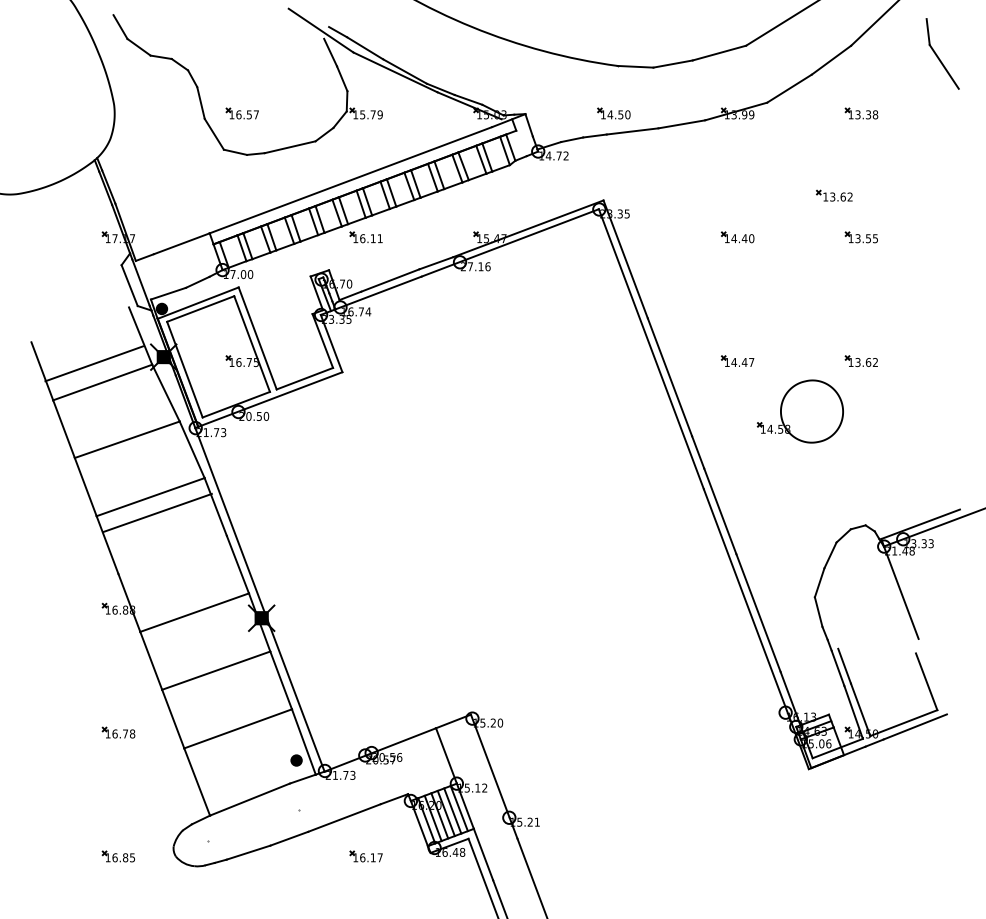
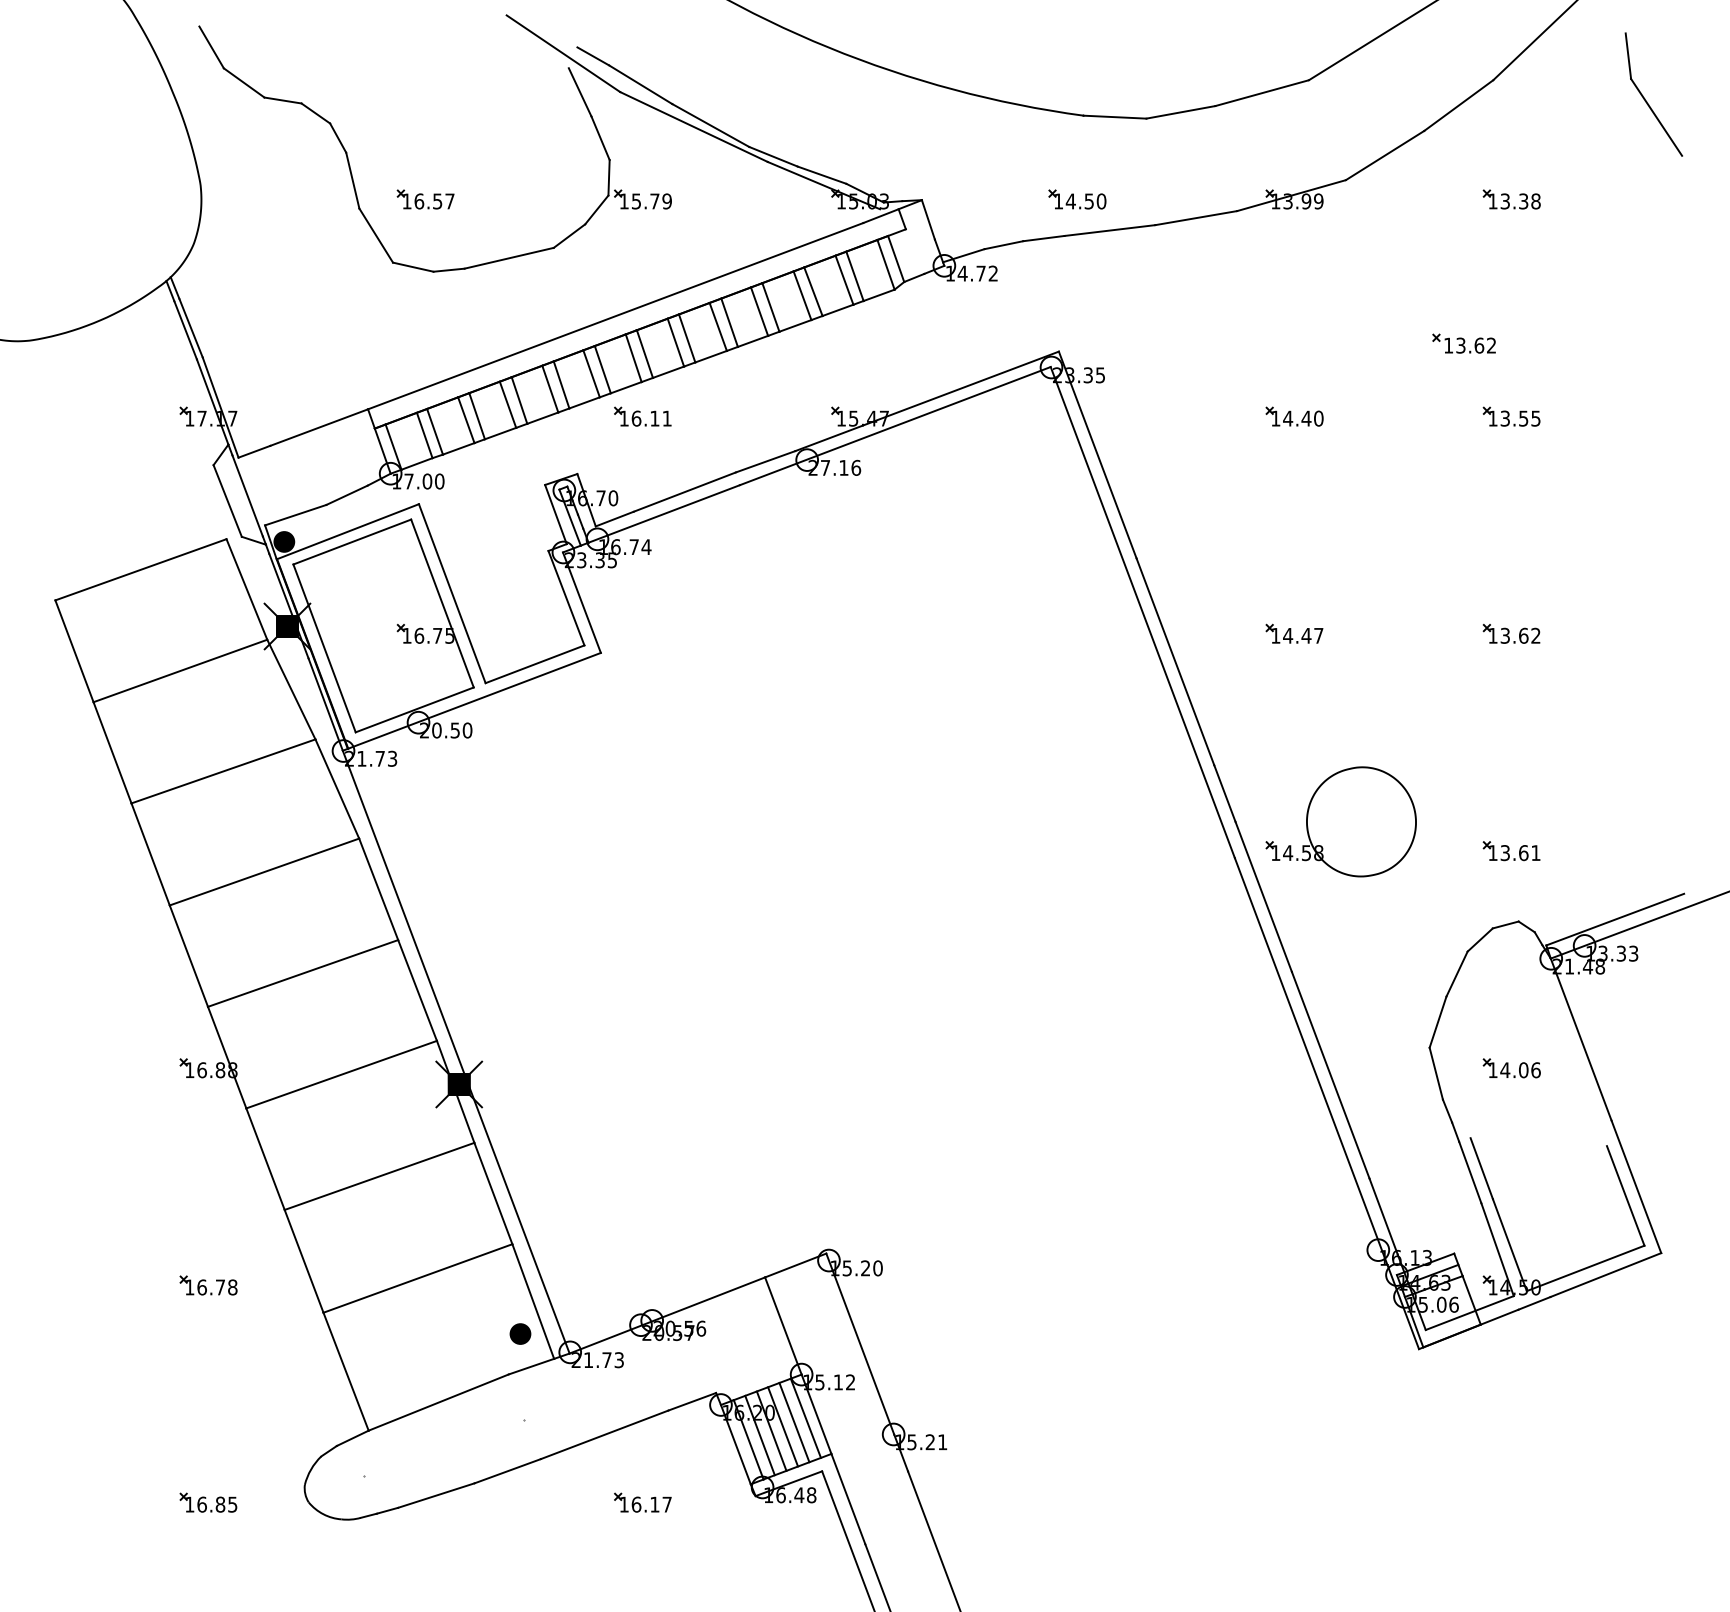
line: (94, 363) -> (141, 569), moved
part: (799, 411) -> (1339, 821), moved
part: (860, 484) -> (1509, 849), added
line: (157, 512) -> (302, 972), moved
part: (861, 608) -> (1511, 1067), added
line: (932, 676) -> (1635, 1186), added

